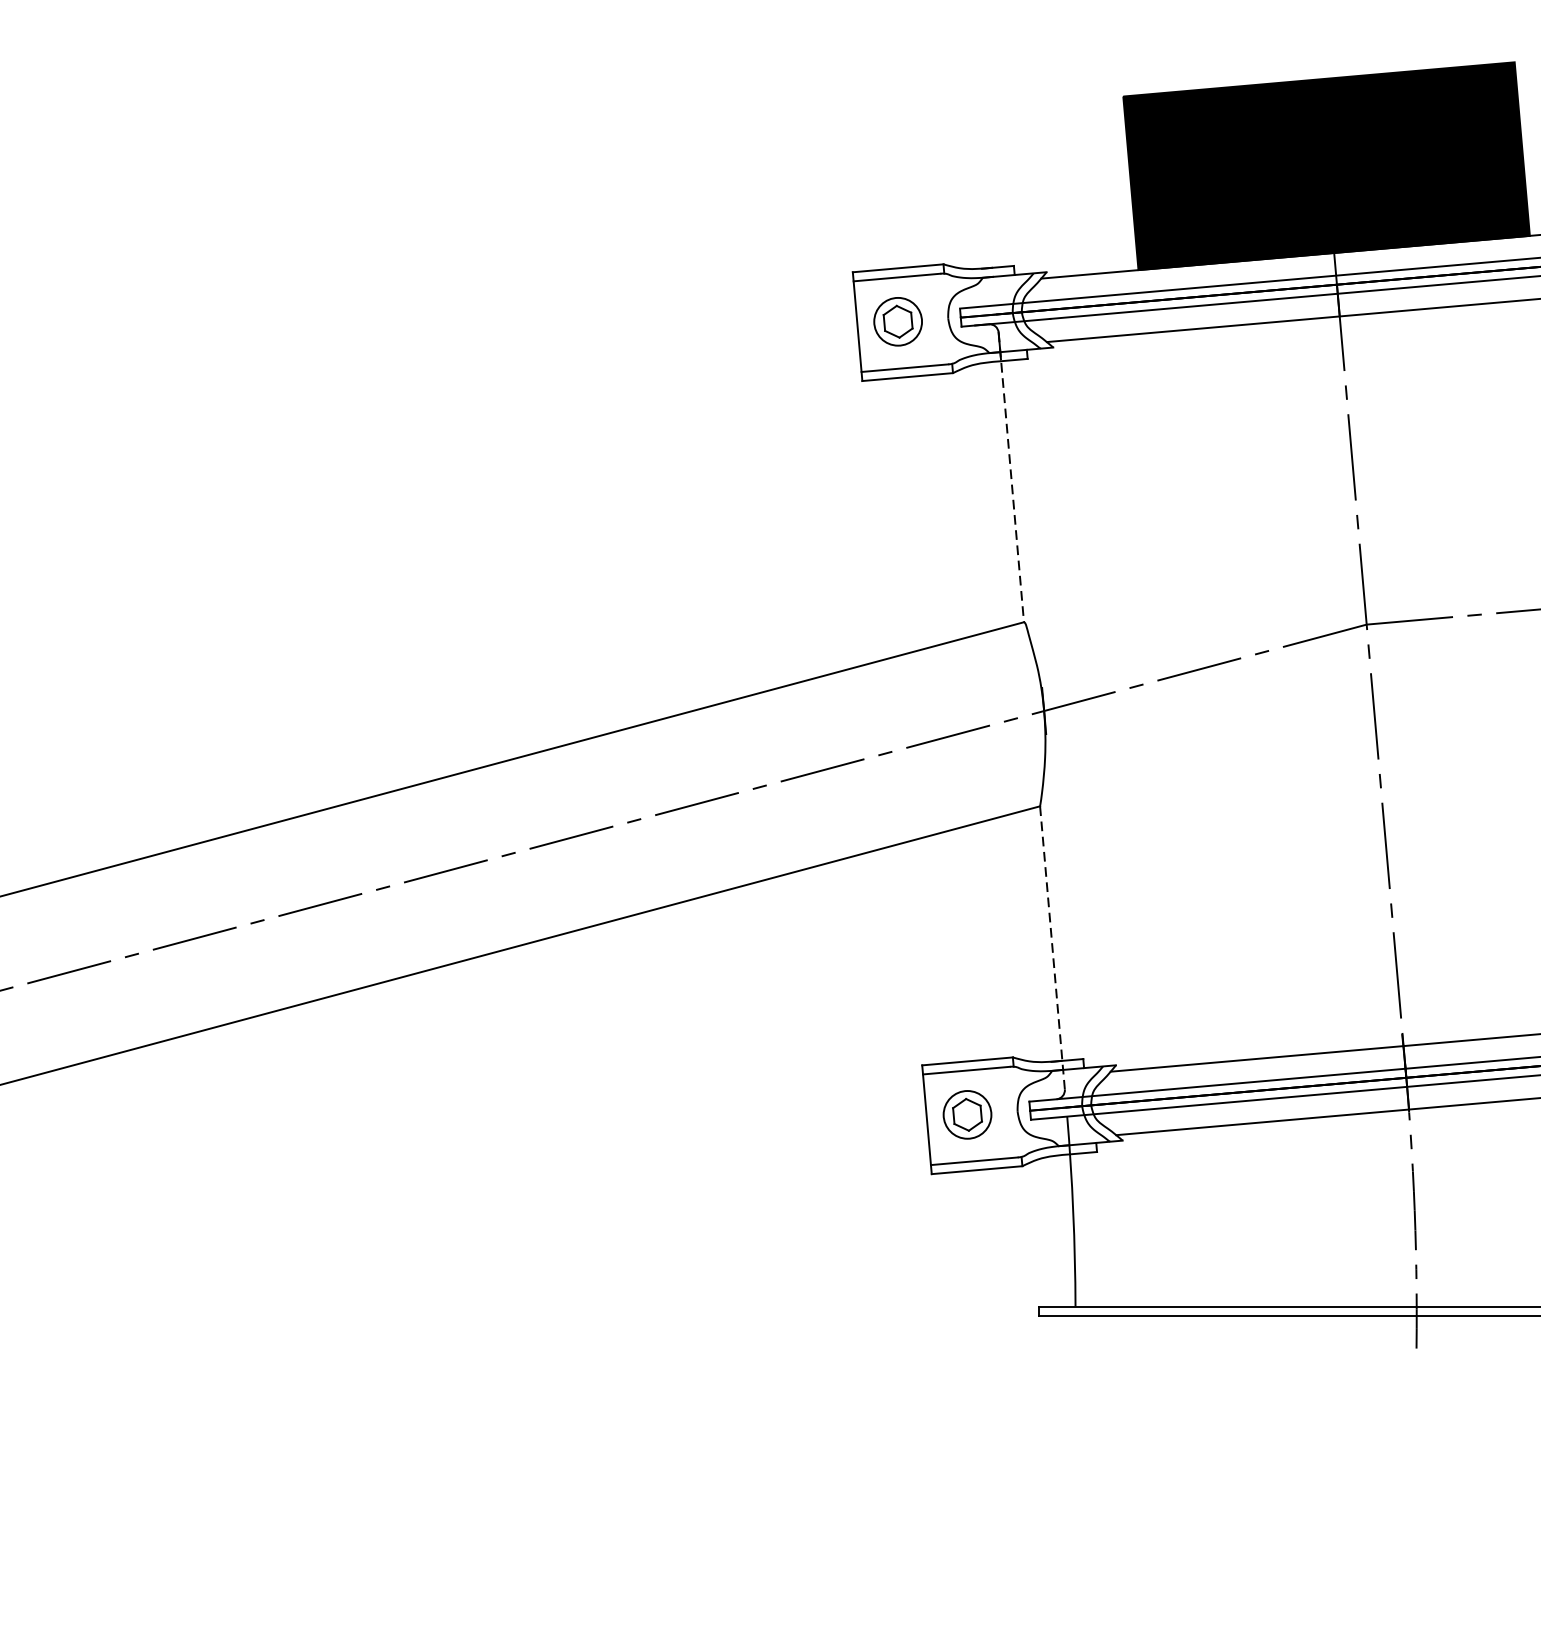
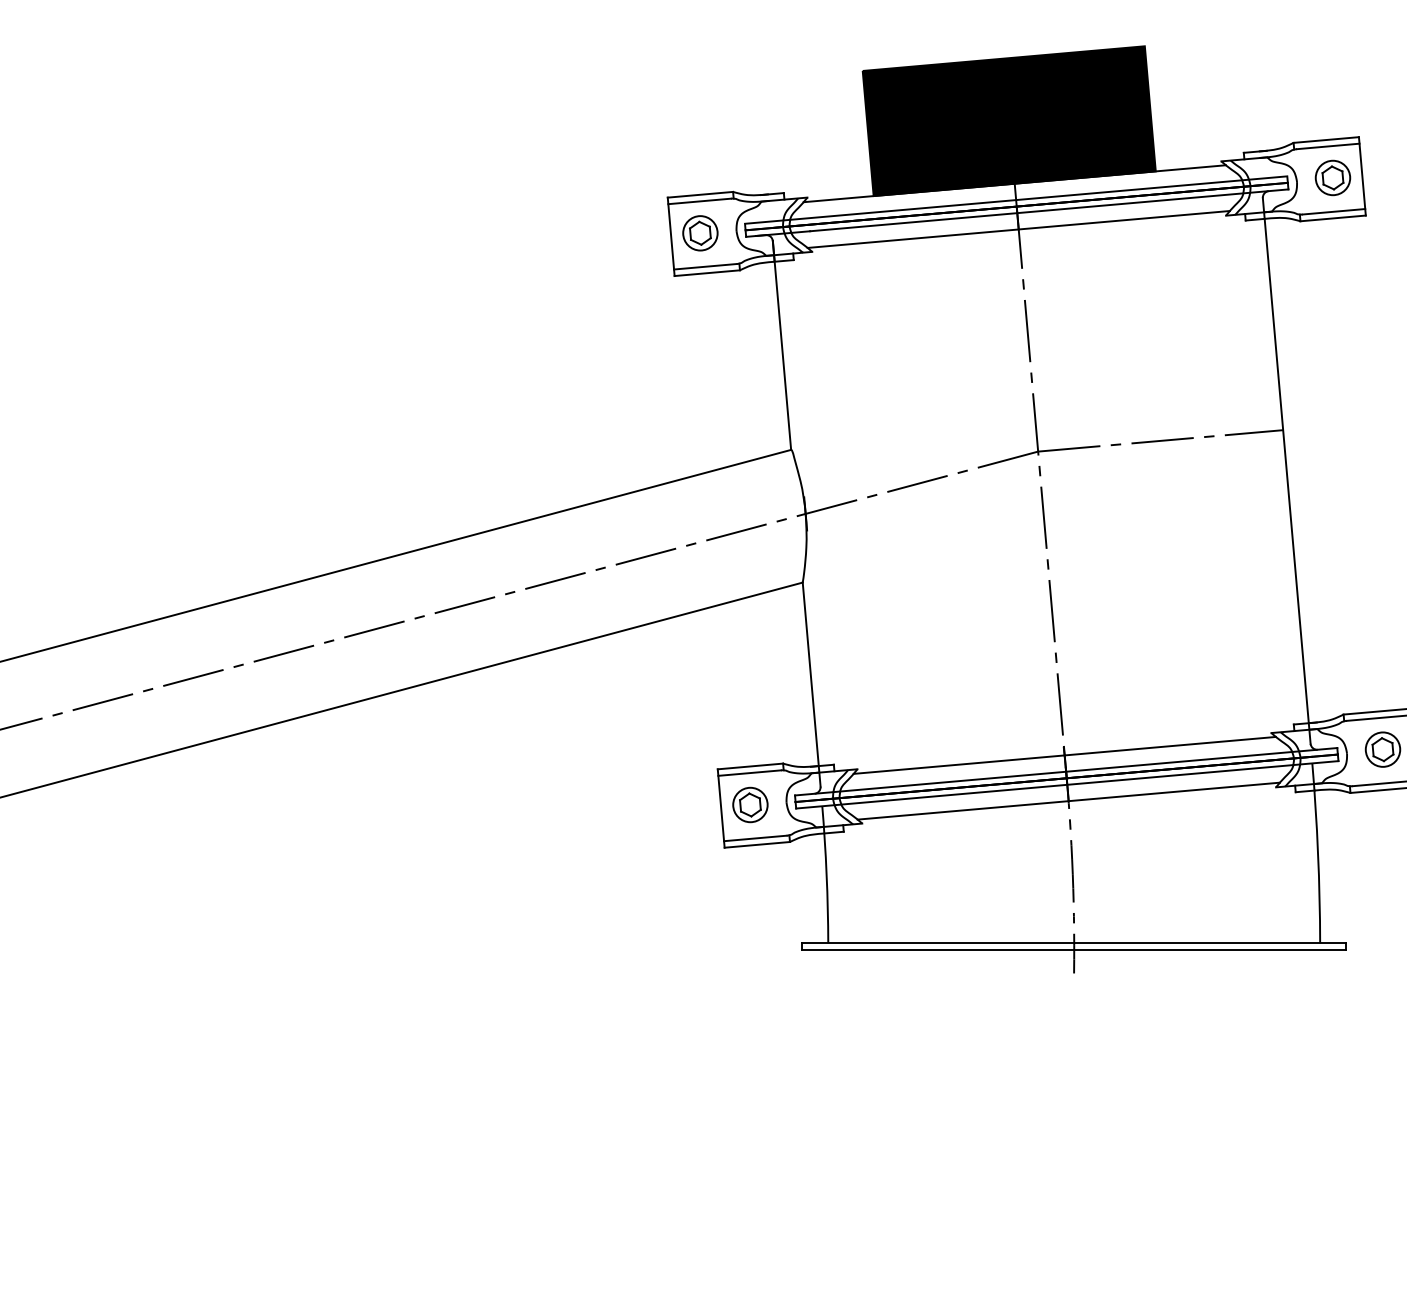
line: (1012, 477) -> (782, 345), dashed -> solid
line: (1052, 949) -> (811, 685), dashed -> solid

